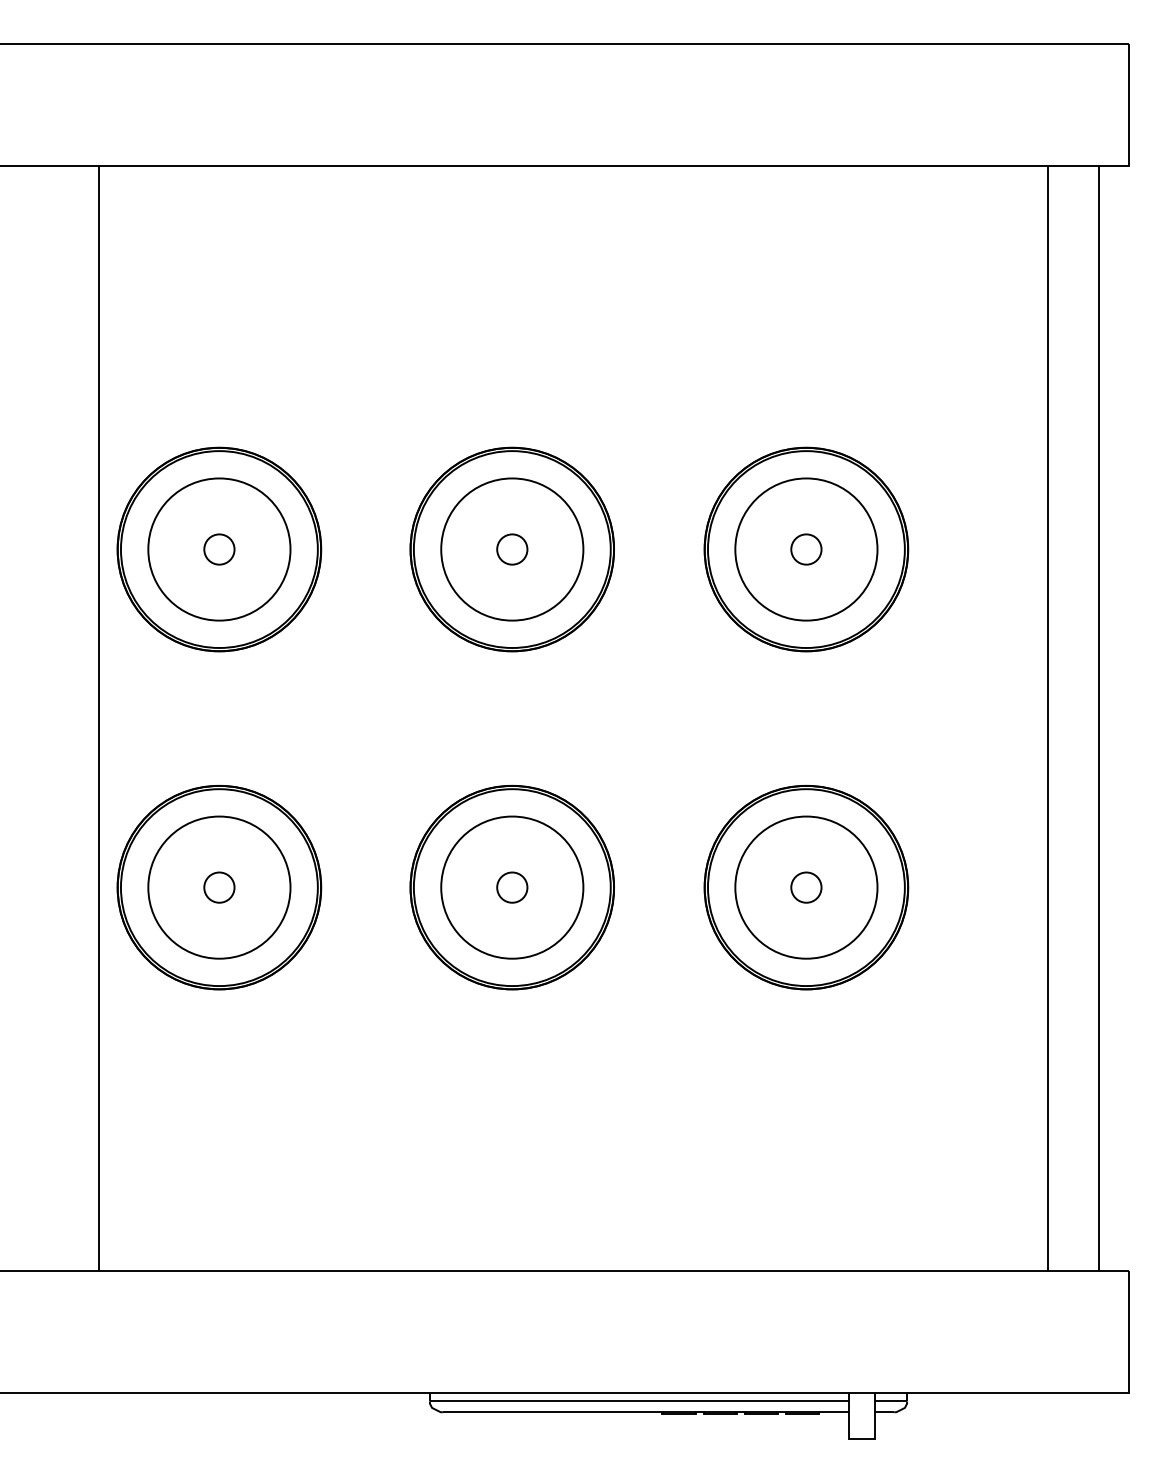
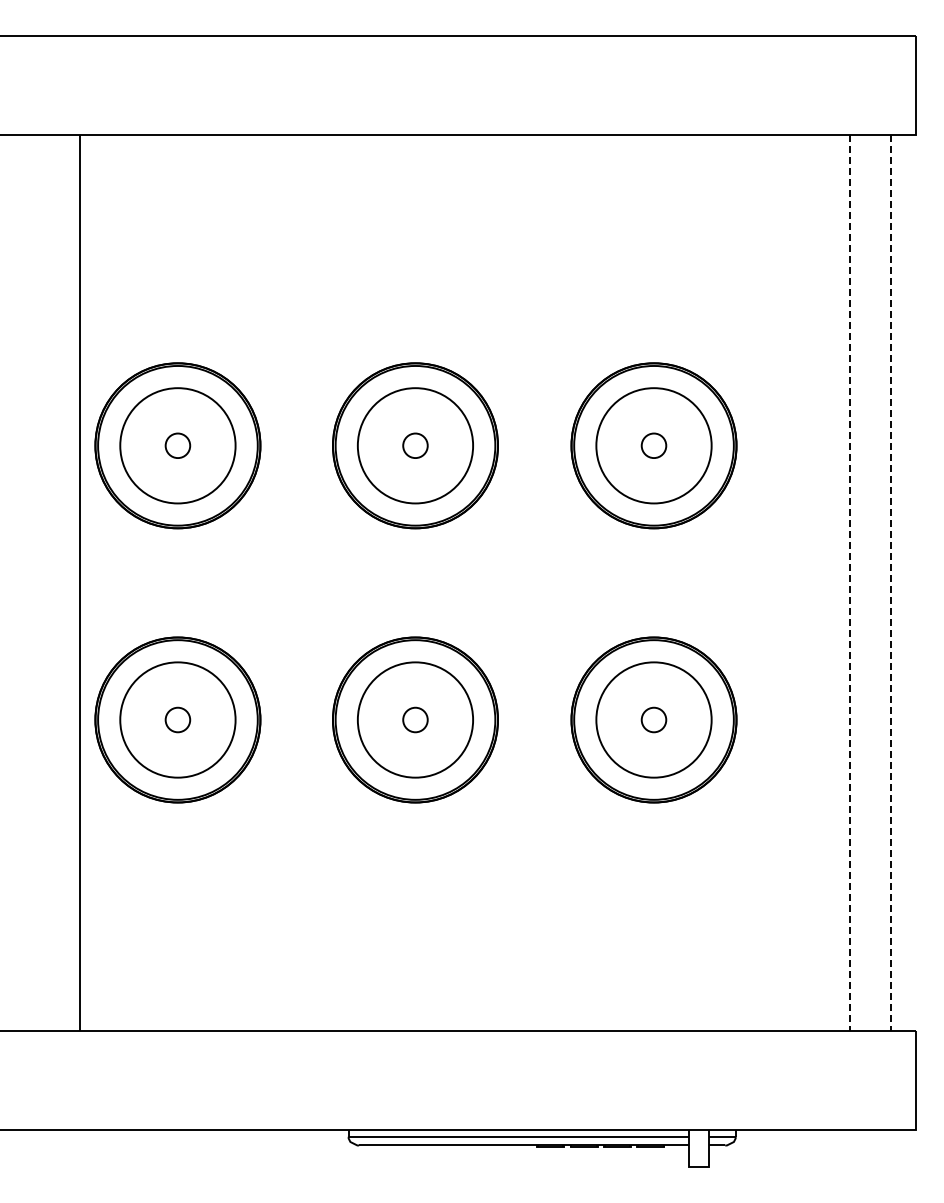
line: (1047, 718) -> (849, 582), solid -> dashed
line: (1098, 718) -> (890, 582), solid -> dashed

